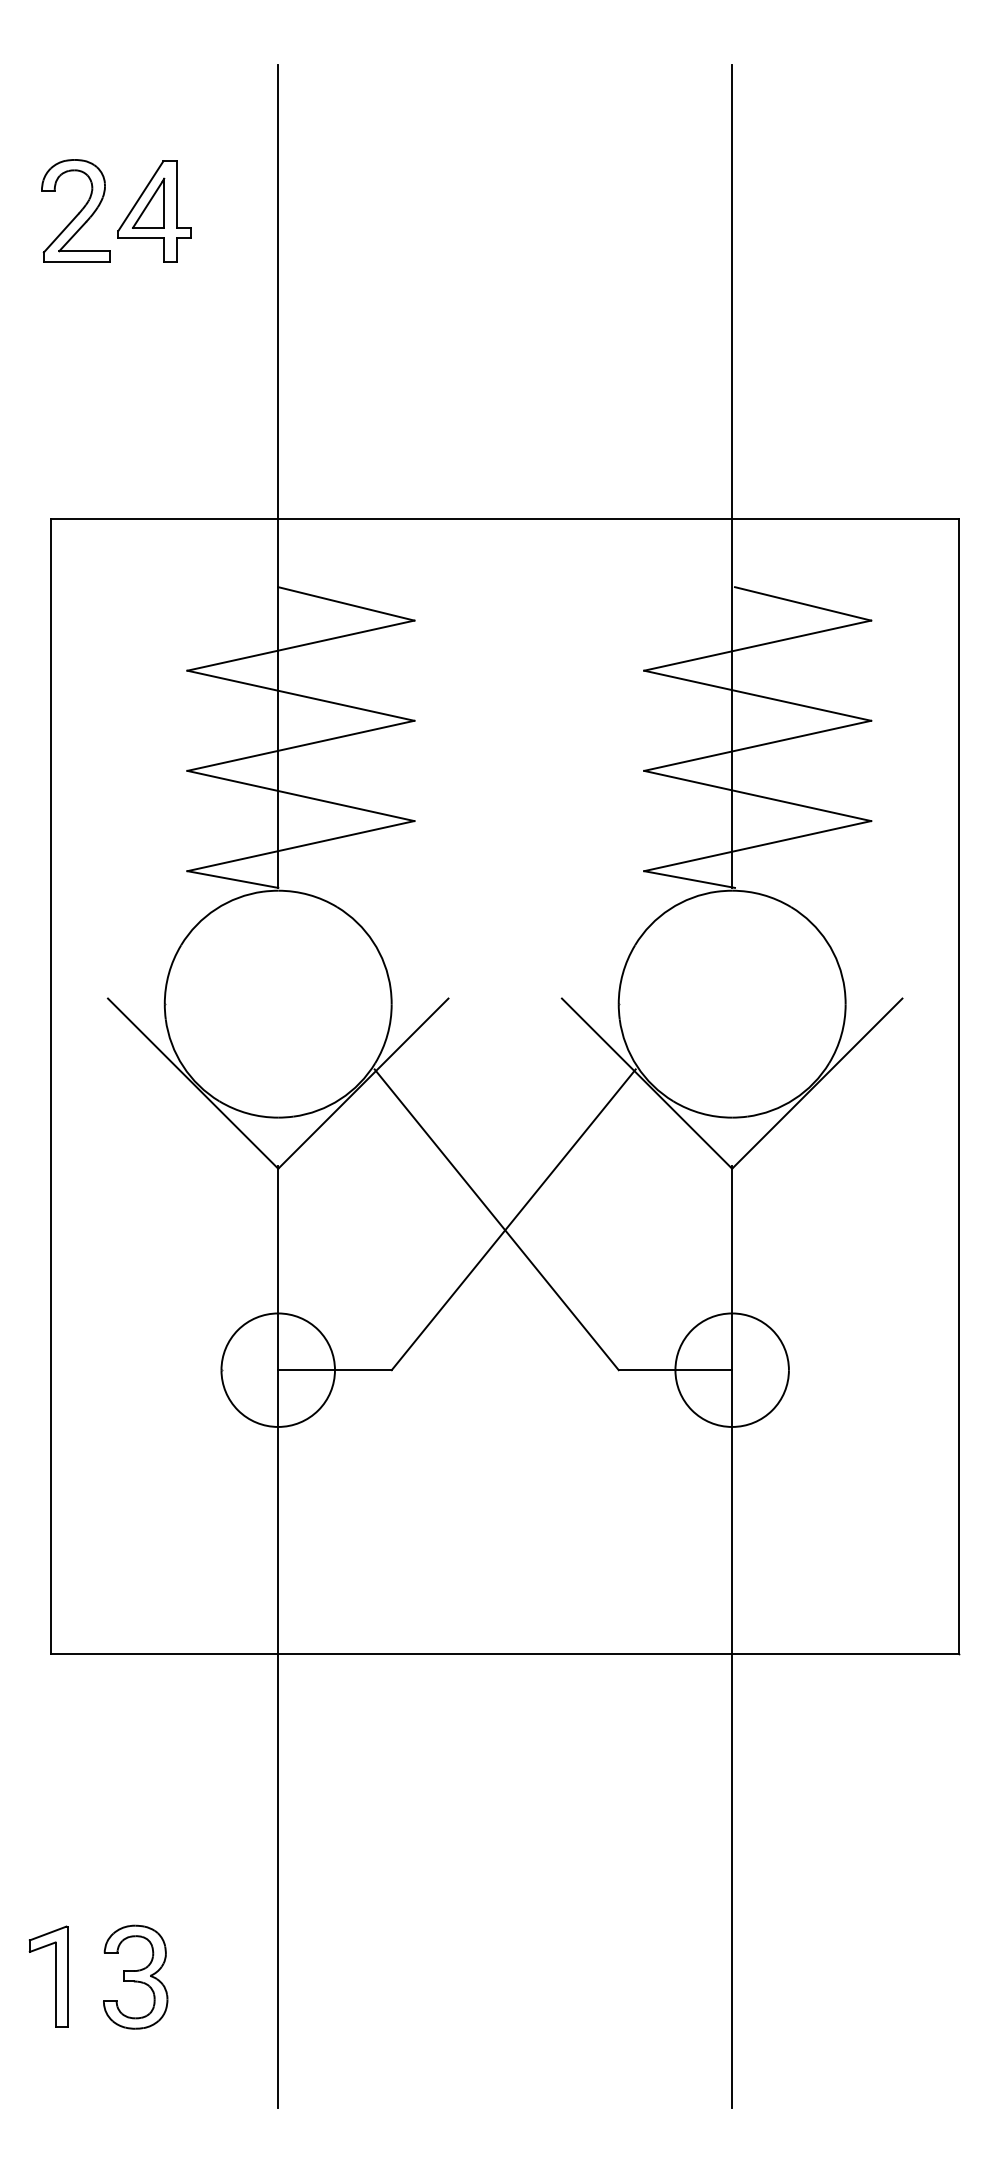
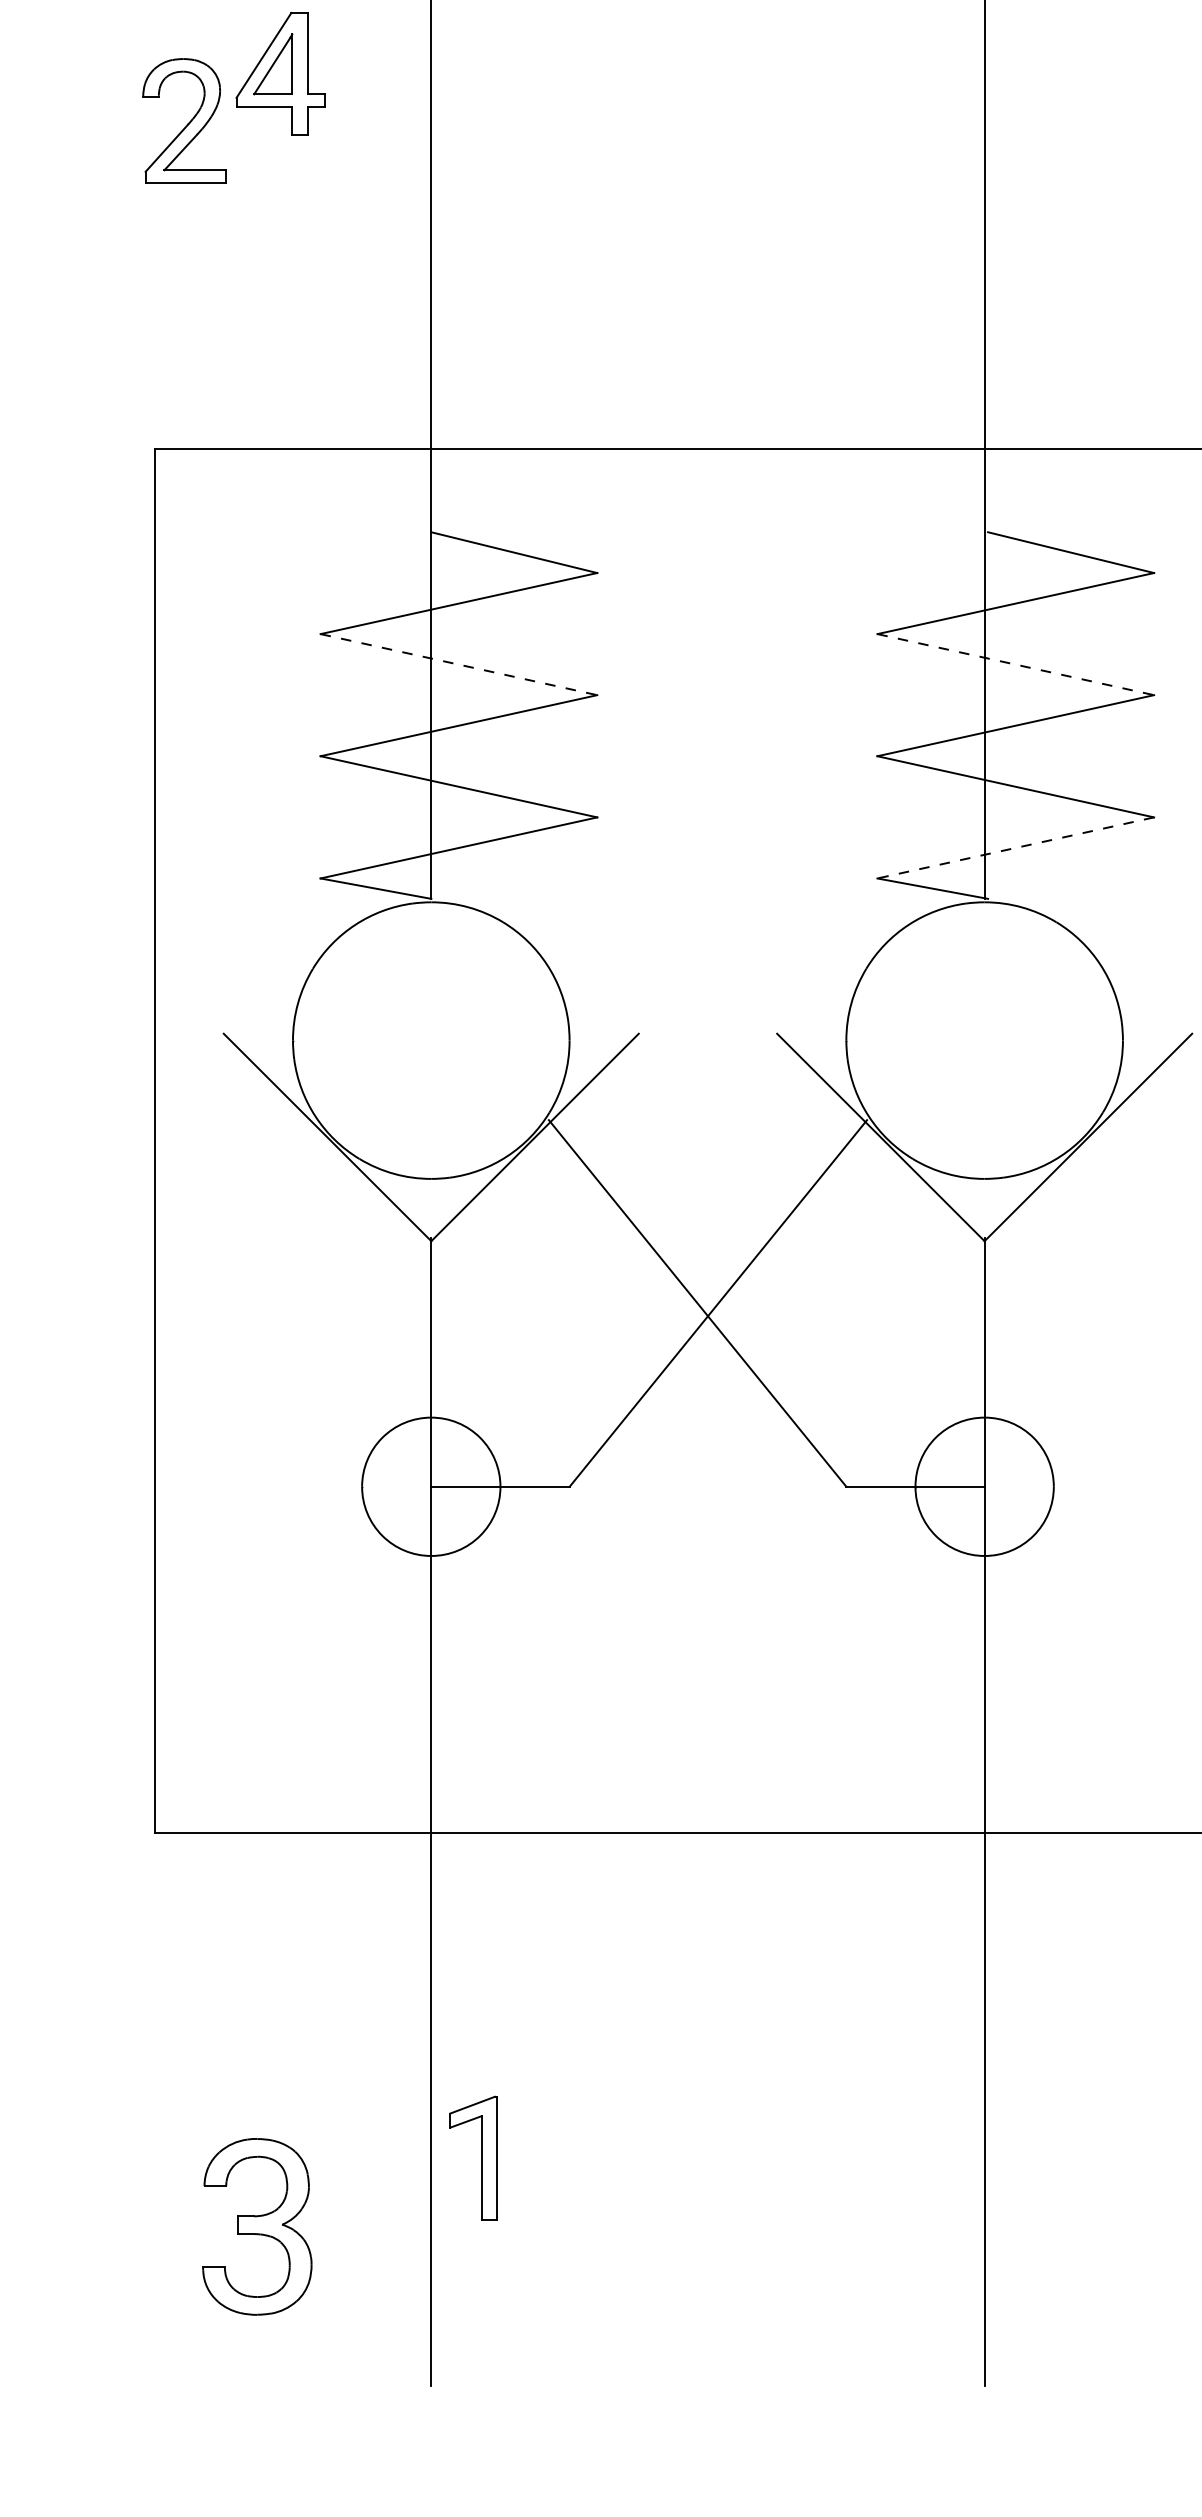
part: (75, 210) -> (184, 120), moved
line: (301, 695) -> (459, 664), solid -> dashed
line: (758, 695) -> (1016, 664), solid -> dashed
line: (757, 846) -> (1015, 848), solid -> dashed
part: (55, 1976) -> (481, 2157), moved
part: (135, 1976) -> (257, 2225), size x1.4

